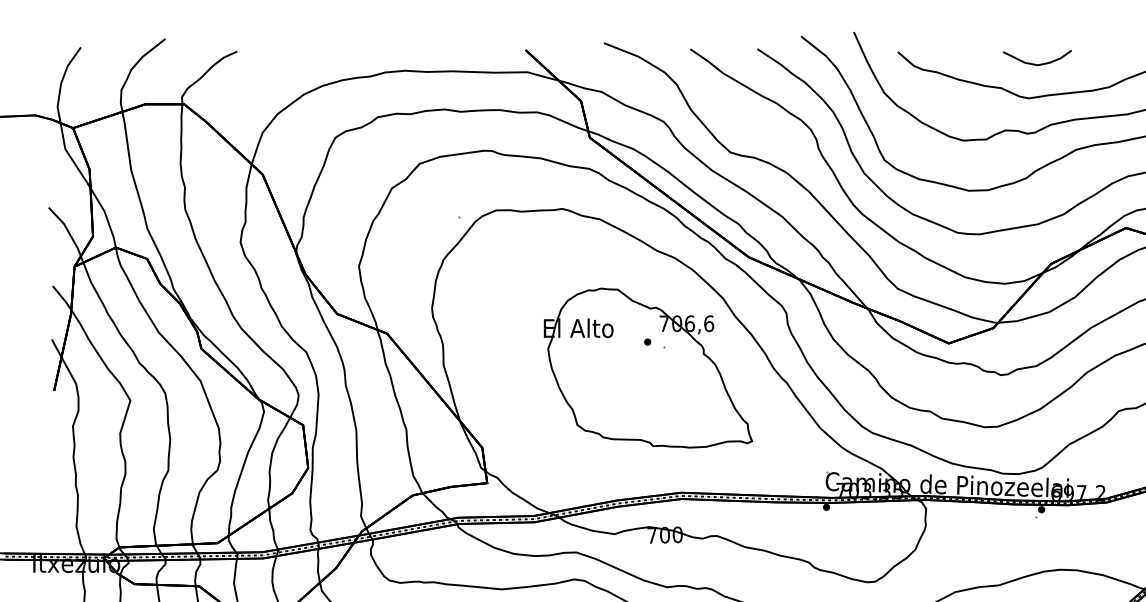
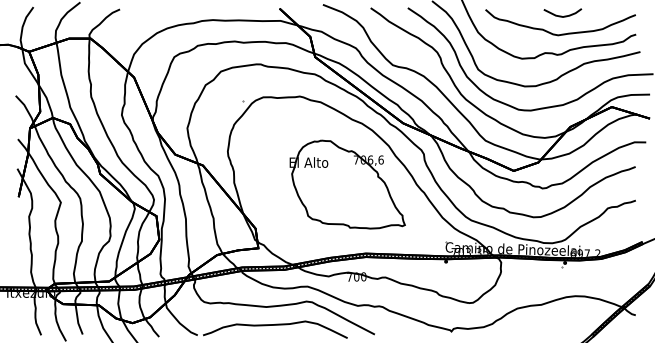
part: (655, 344) -> (351, 171), removed

